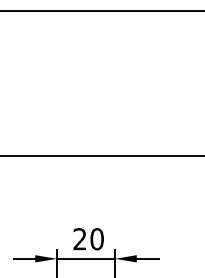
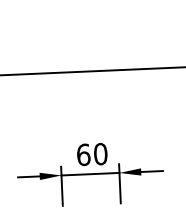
text: (79, 239) -> (83, 155), 20 -> 60

